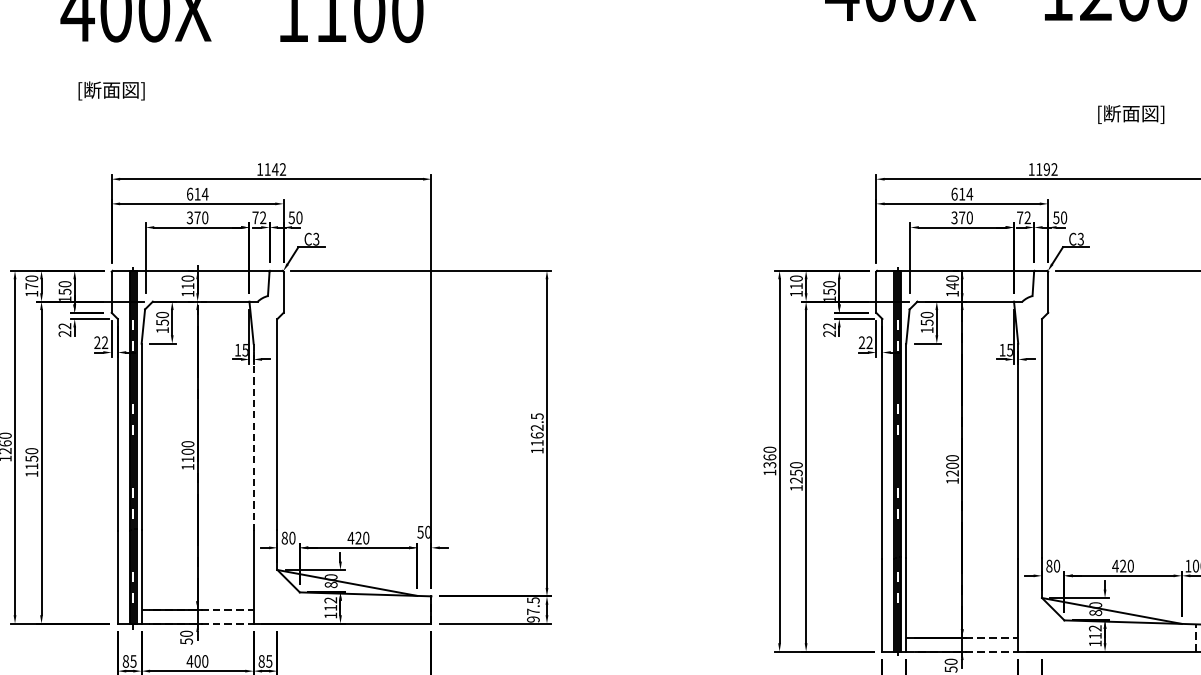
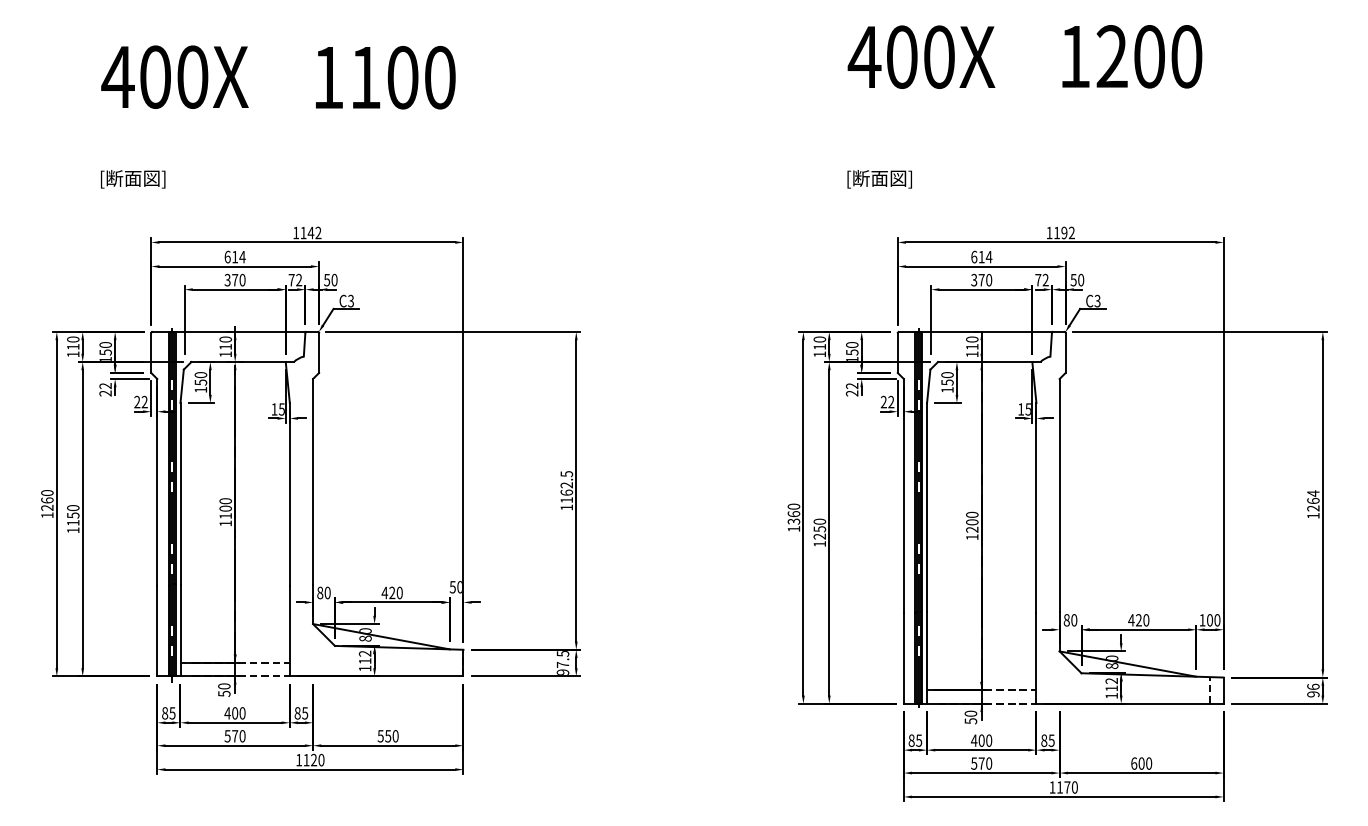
text: (111, 91) -> (133, 179), moved
text: (1130, 114) -> (879, 179), moved
text: (32, 285) -> (73, 346), 170 -> 110
text: (952, 285) -> (972, 346), 140 -> 110
line: (253, 437) -> (289, 494), dashed -> solid

